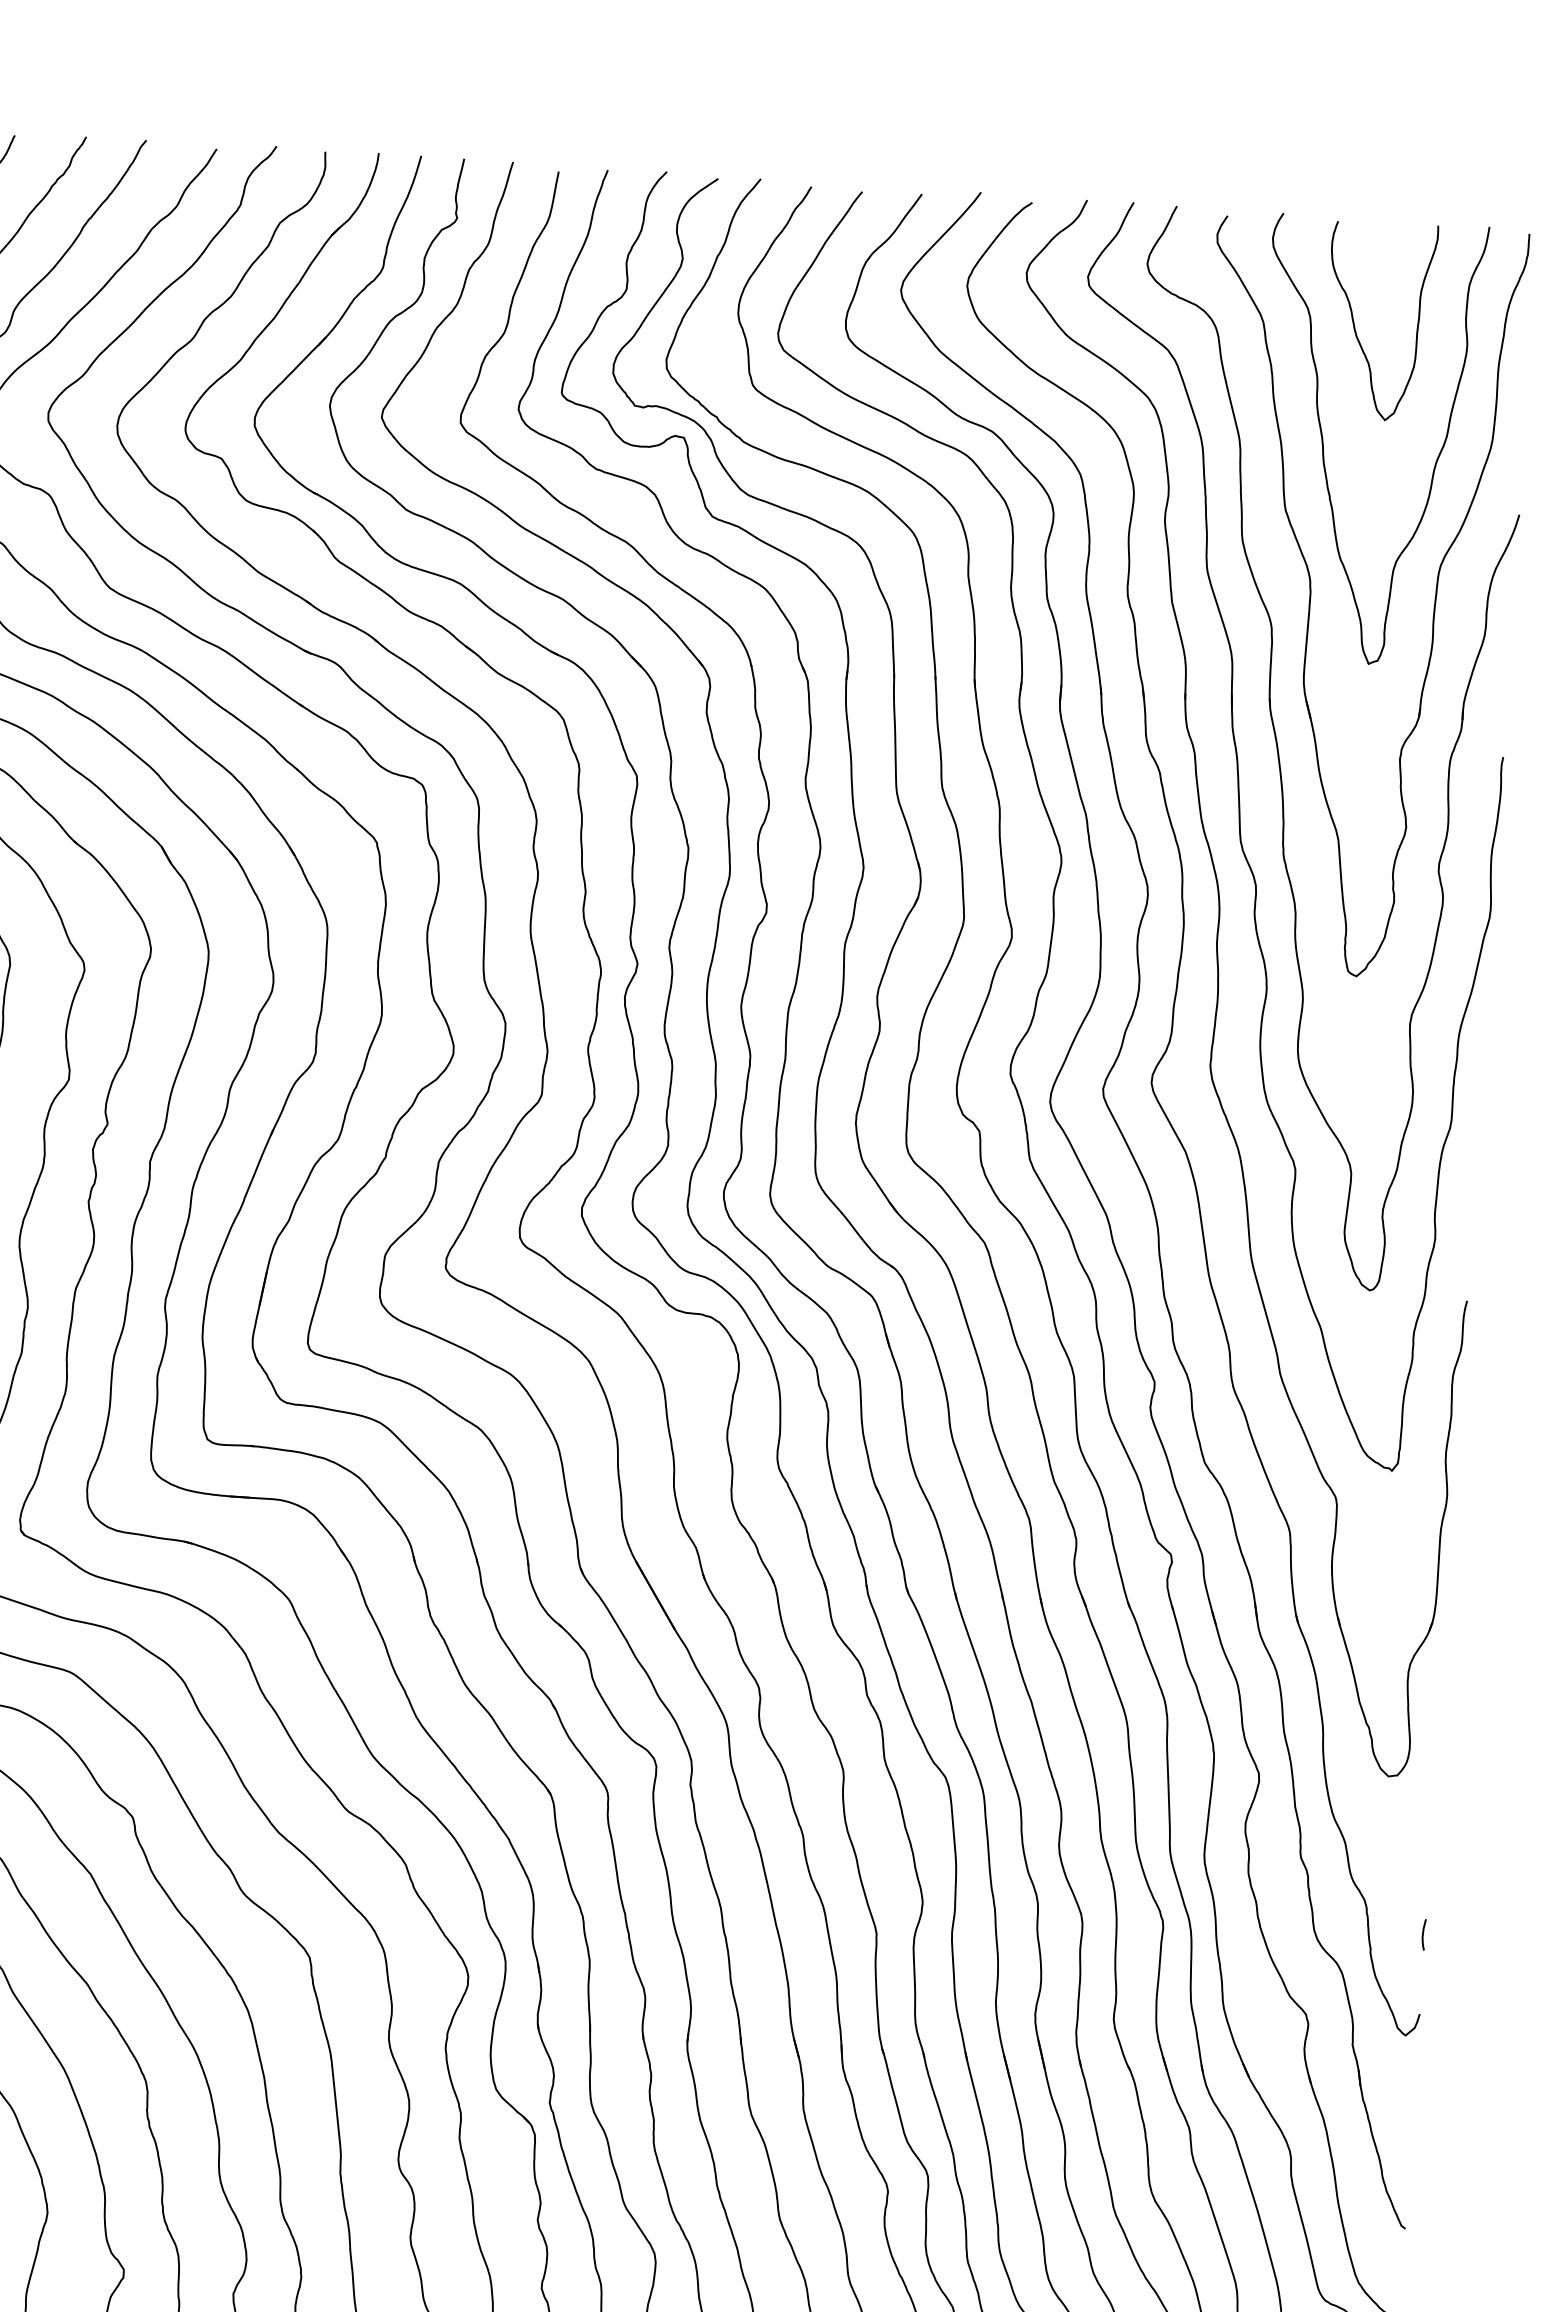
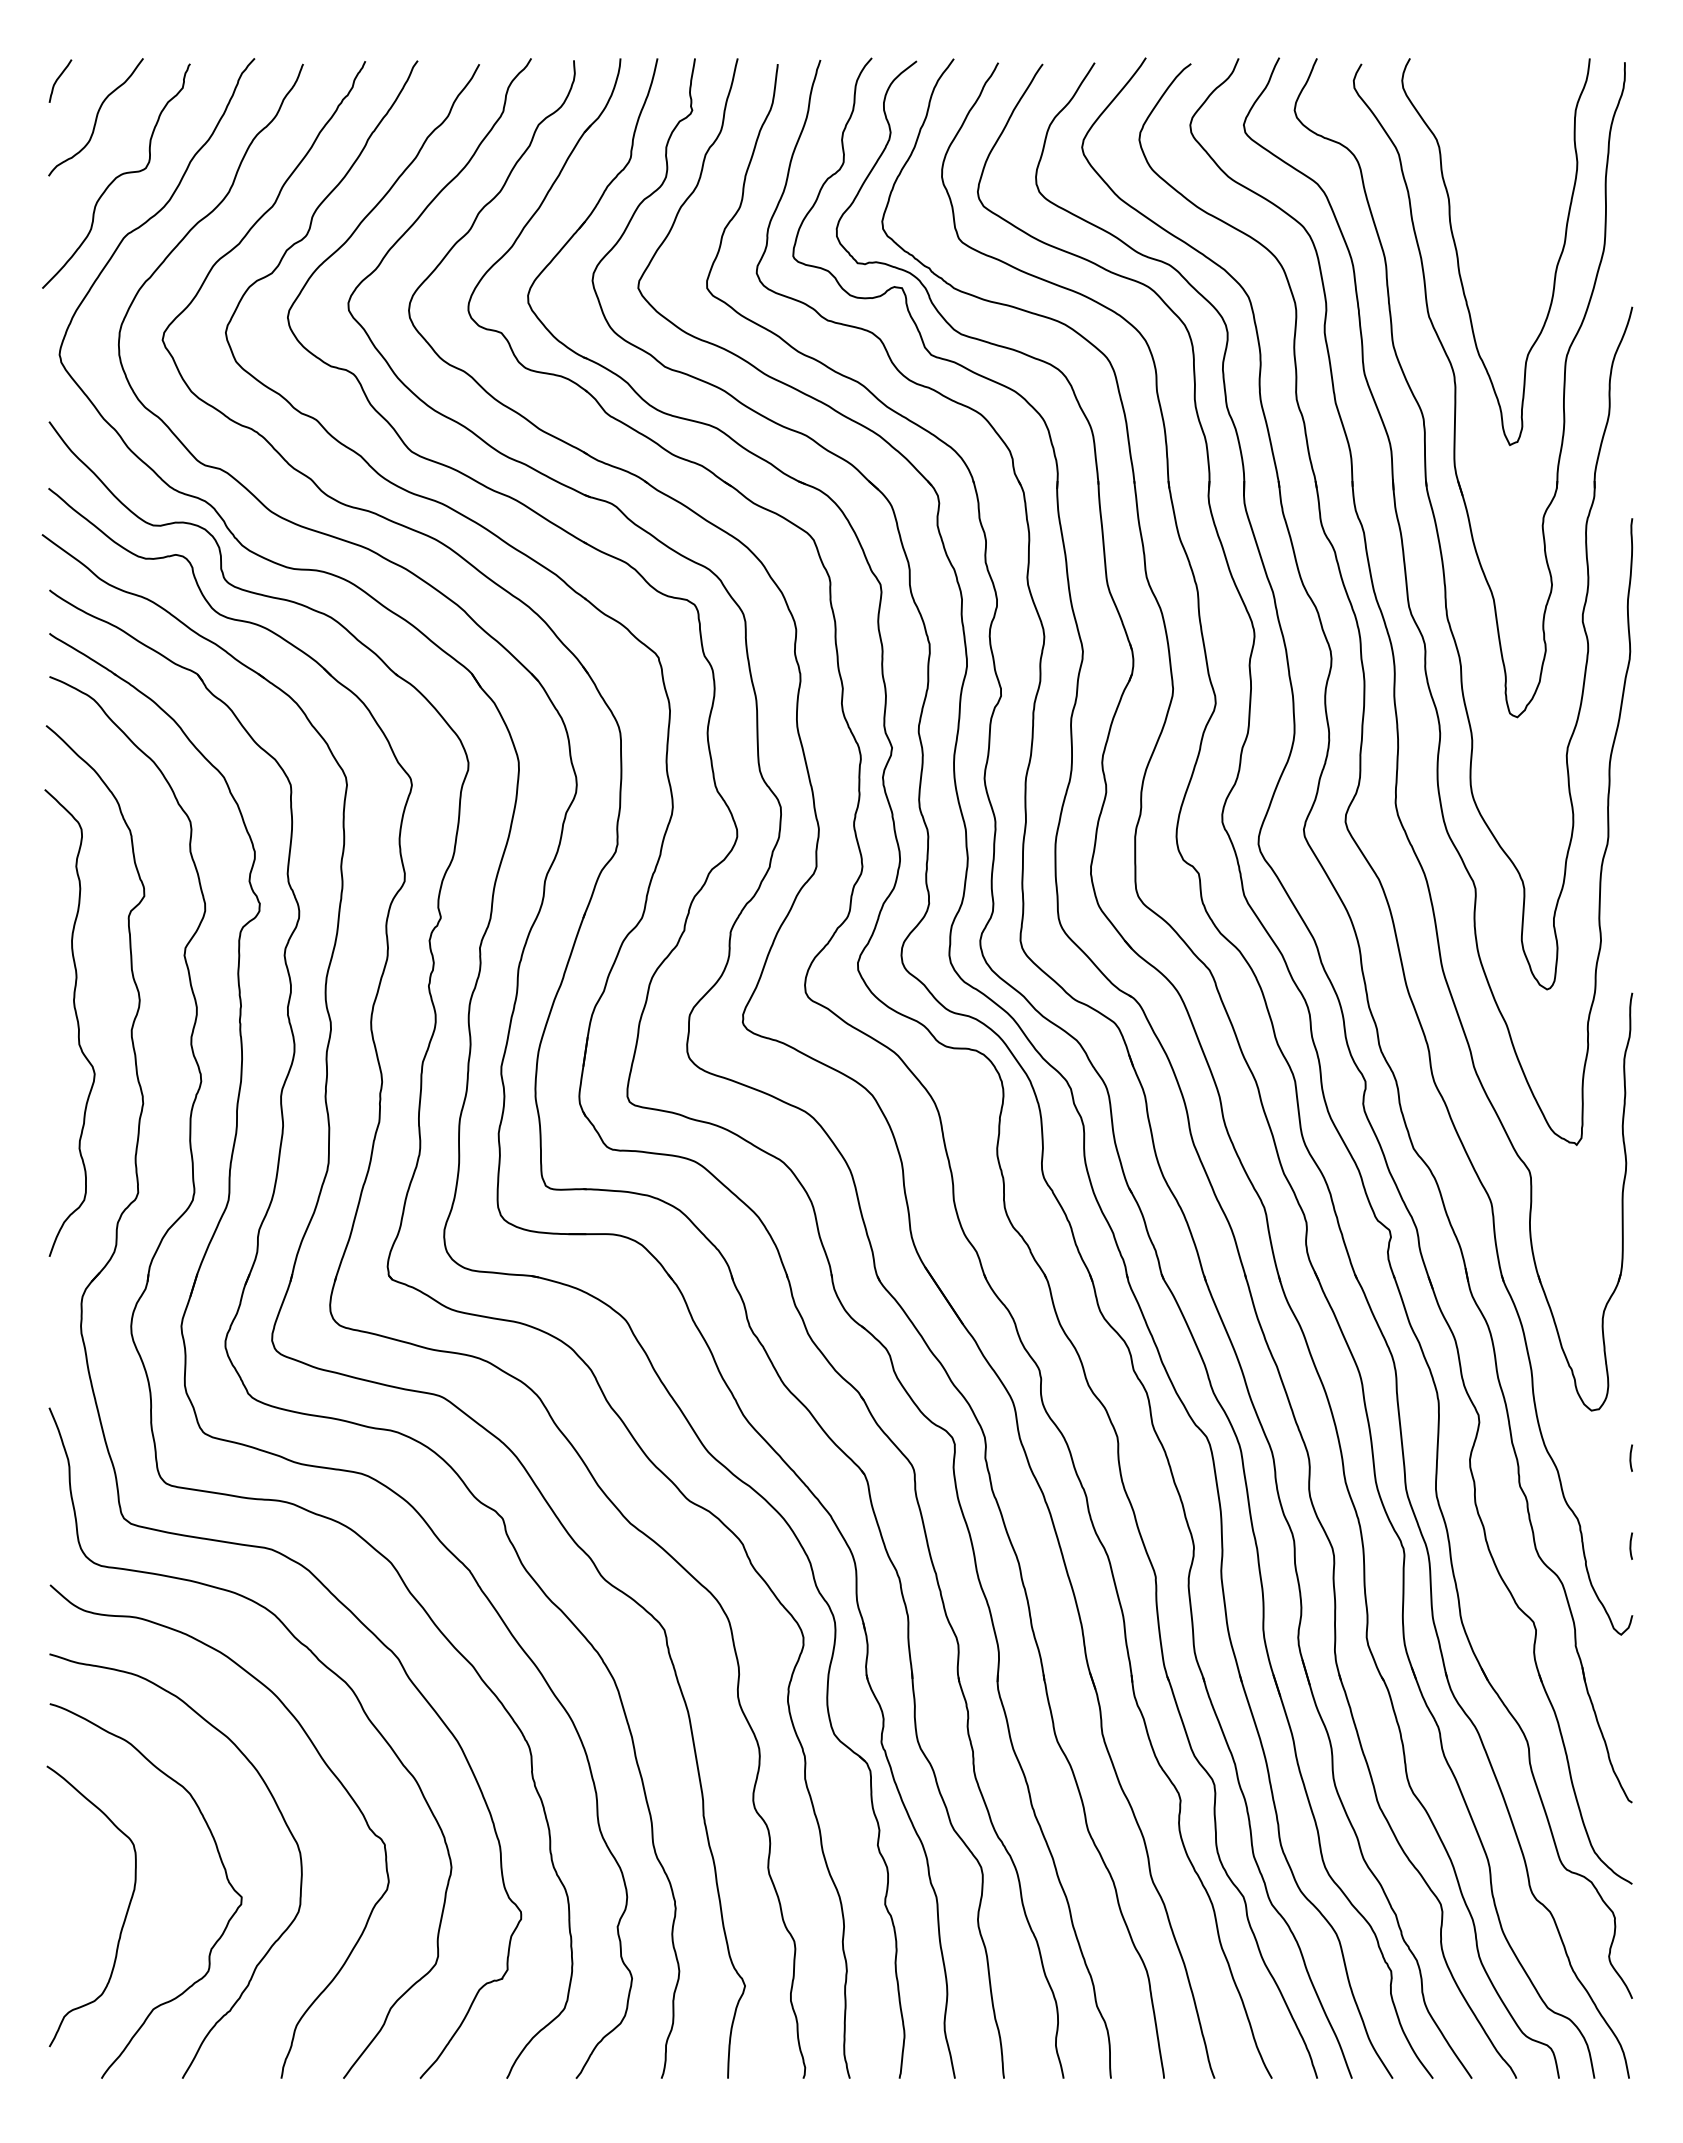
curve: (1355, 322) -> (1478, 149), removed
line: (1429, 1833) -> (1630, 1457), added

